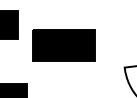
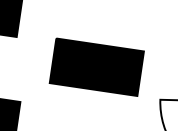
part: (63, 45) -> (96, 67), moved

